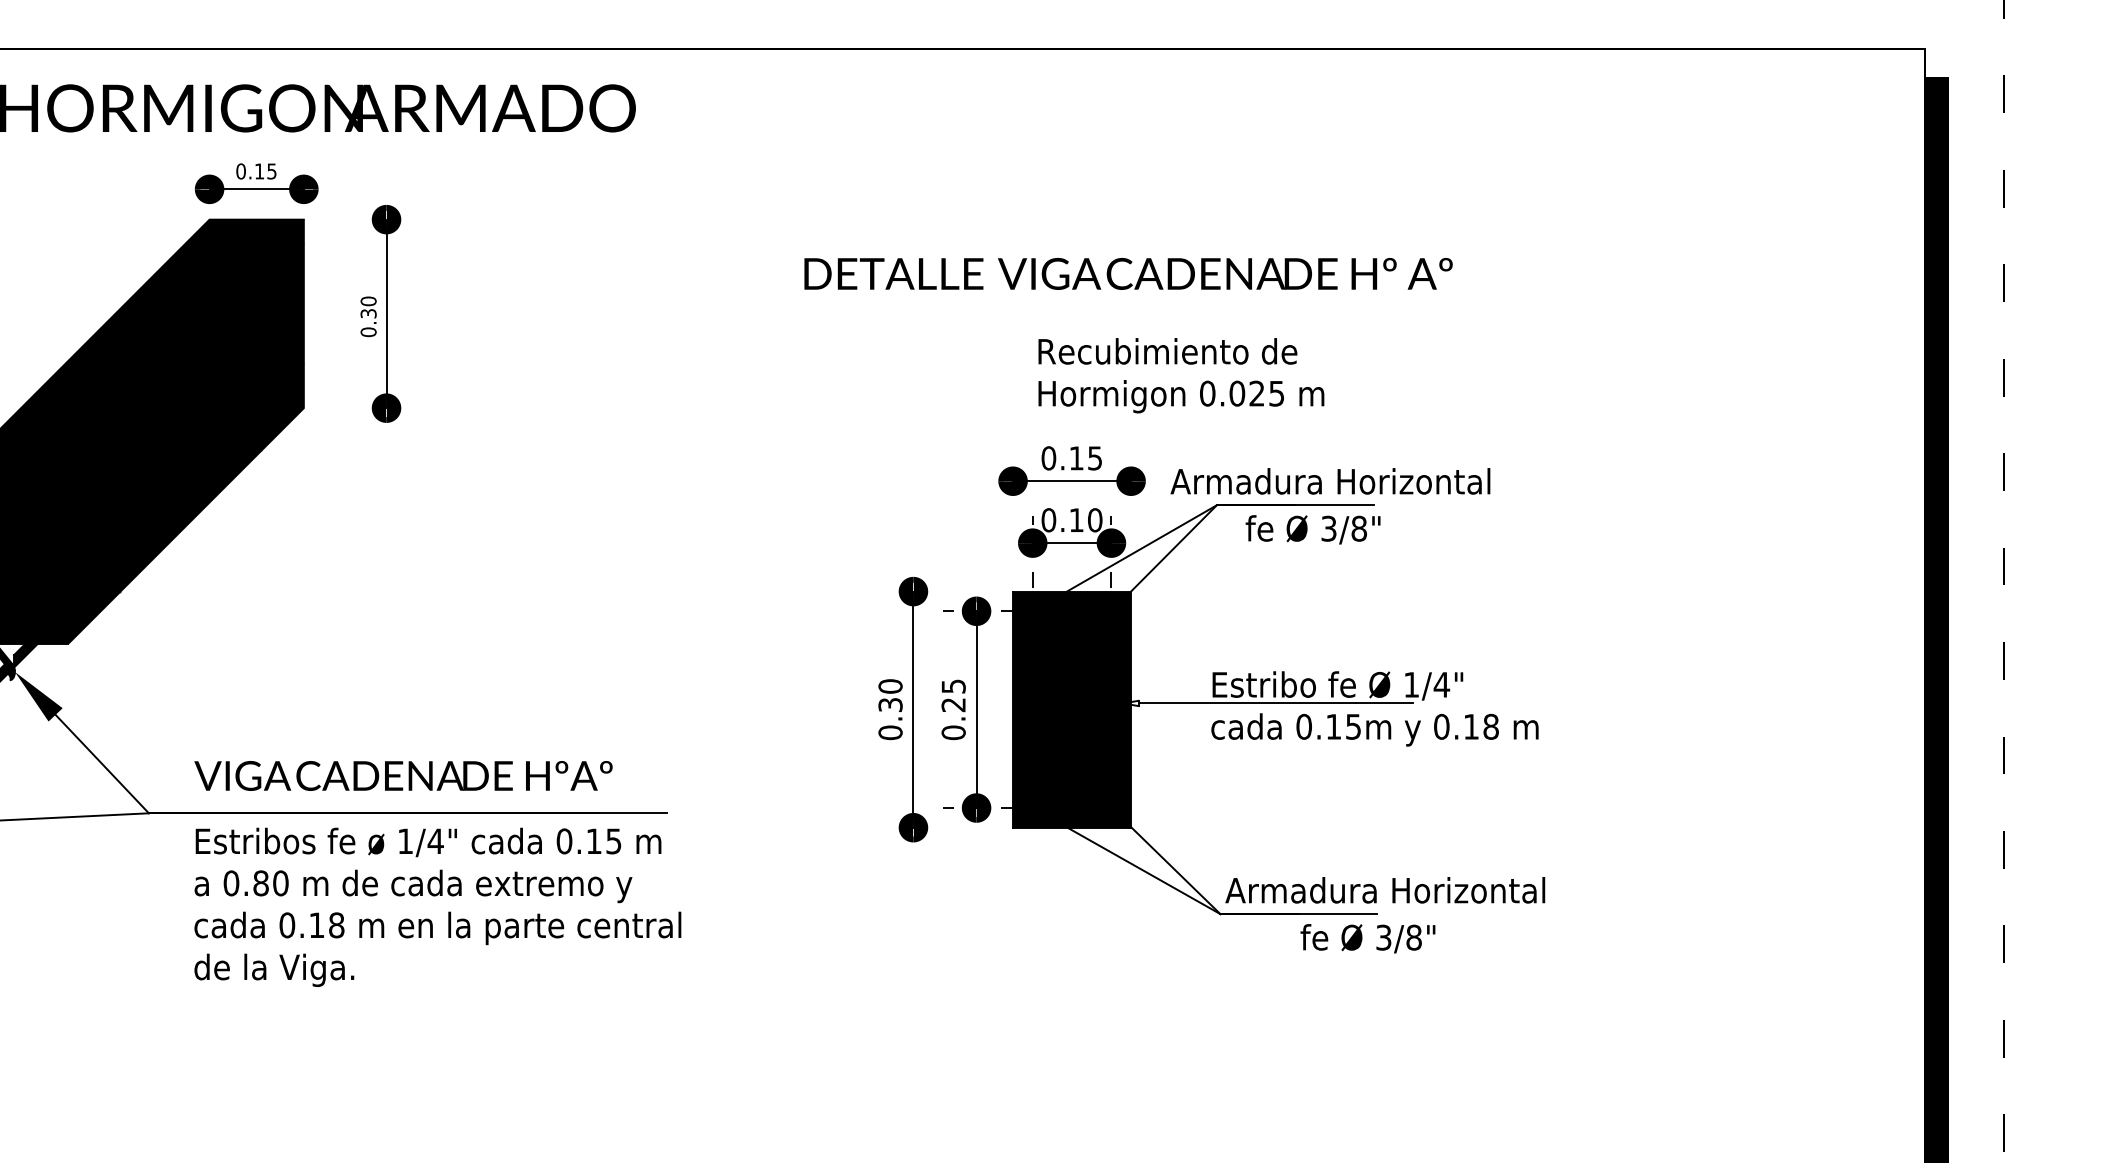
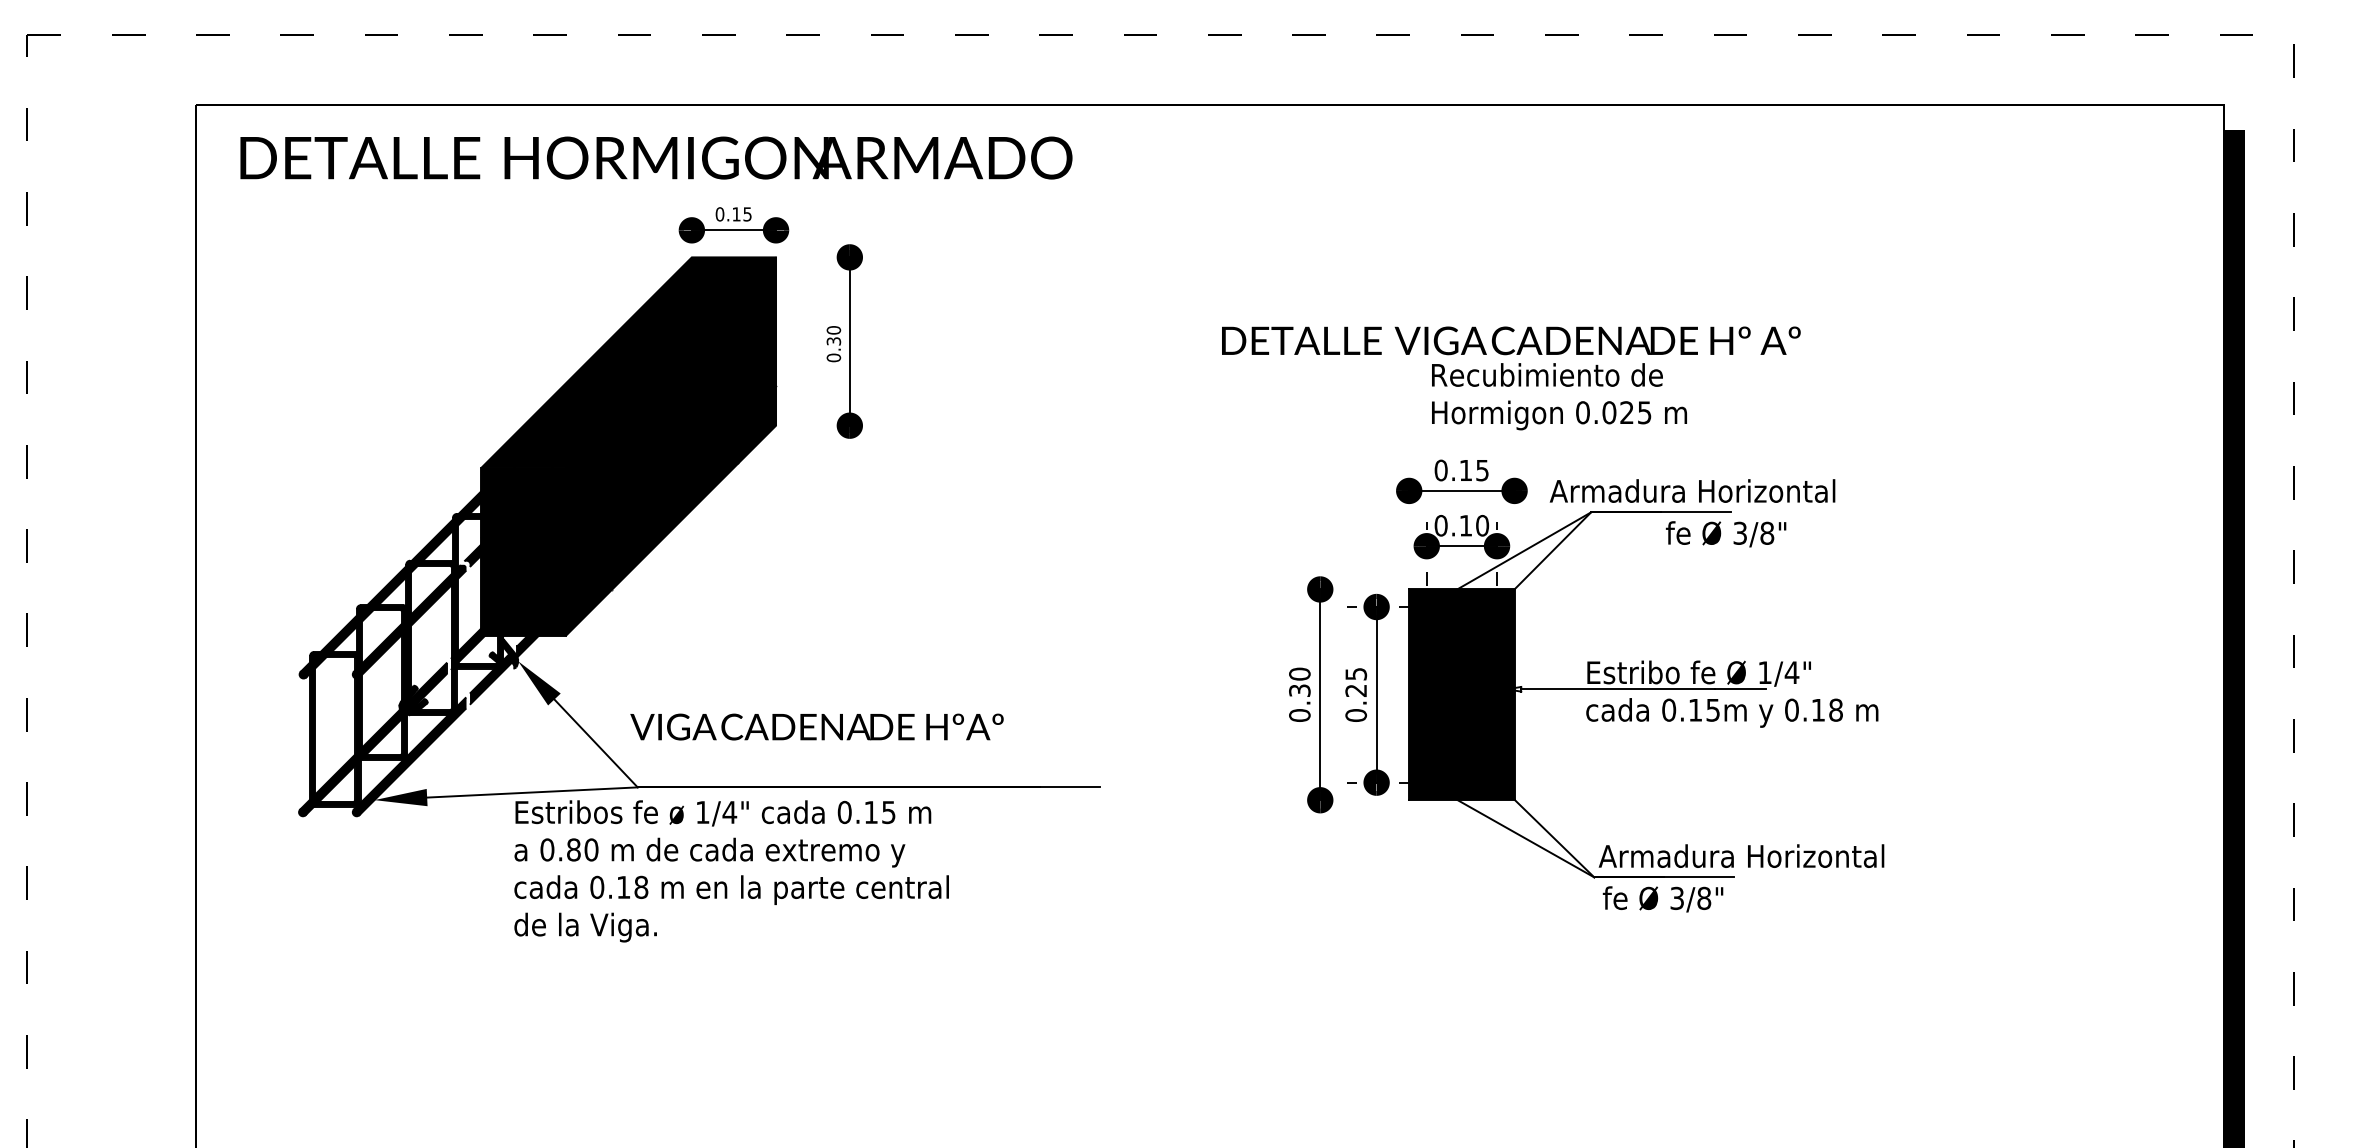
text: (1128, 273) -> (1511, 340), moved
text: (1312, 530) -> (1725, 534), moved
text: (402, 775) -> (816, 726), moved
text: (437, 907) -> (731, 871), moved
text: (1367, 938) -> (1662, 899), moved

